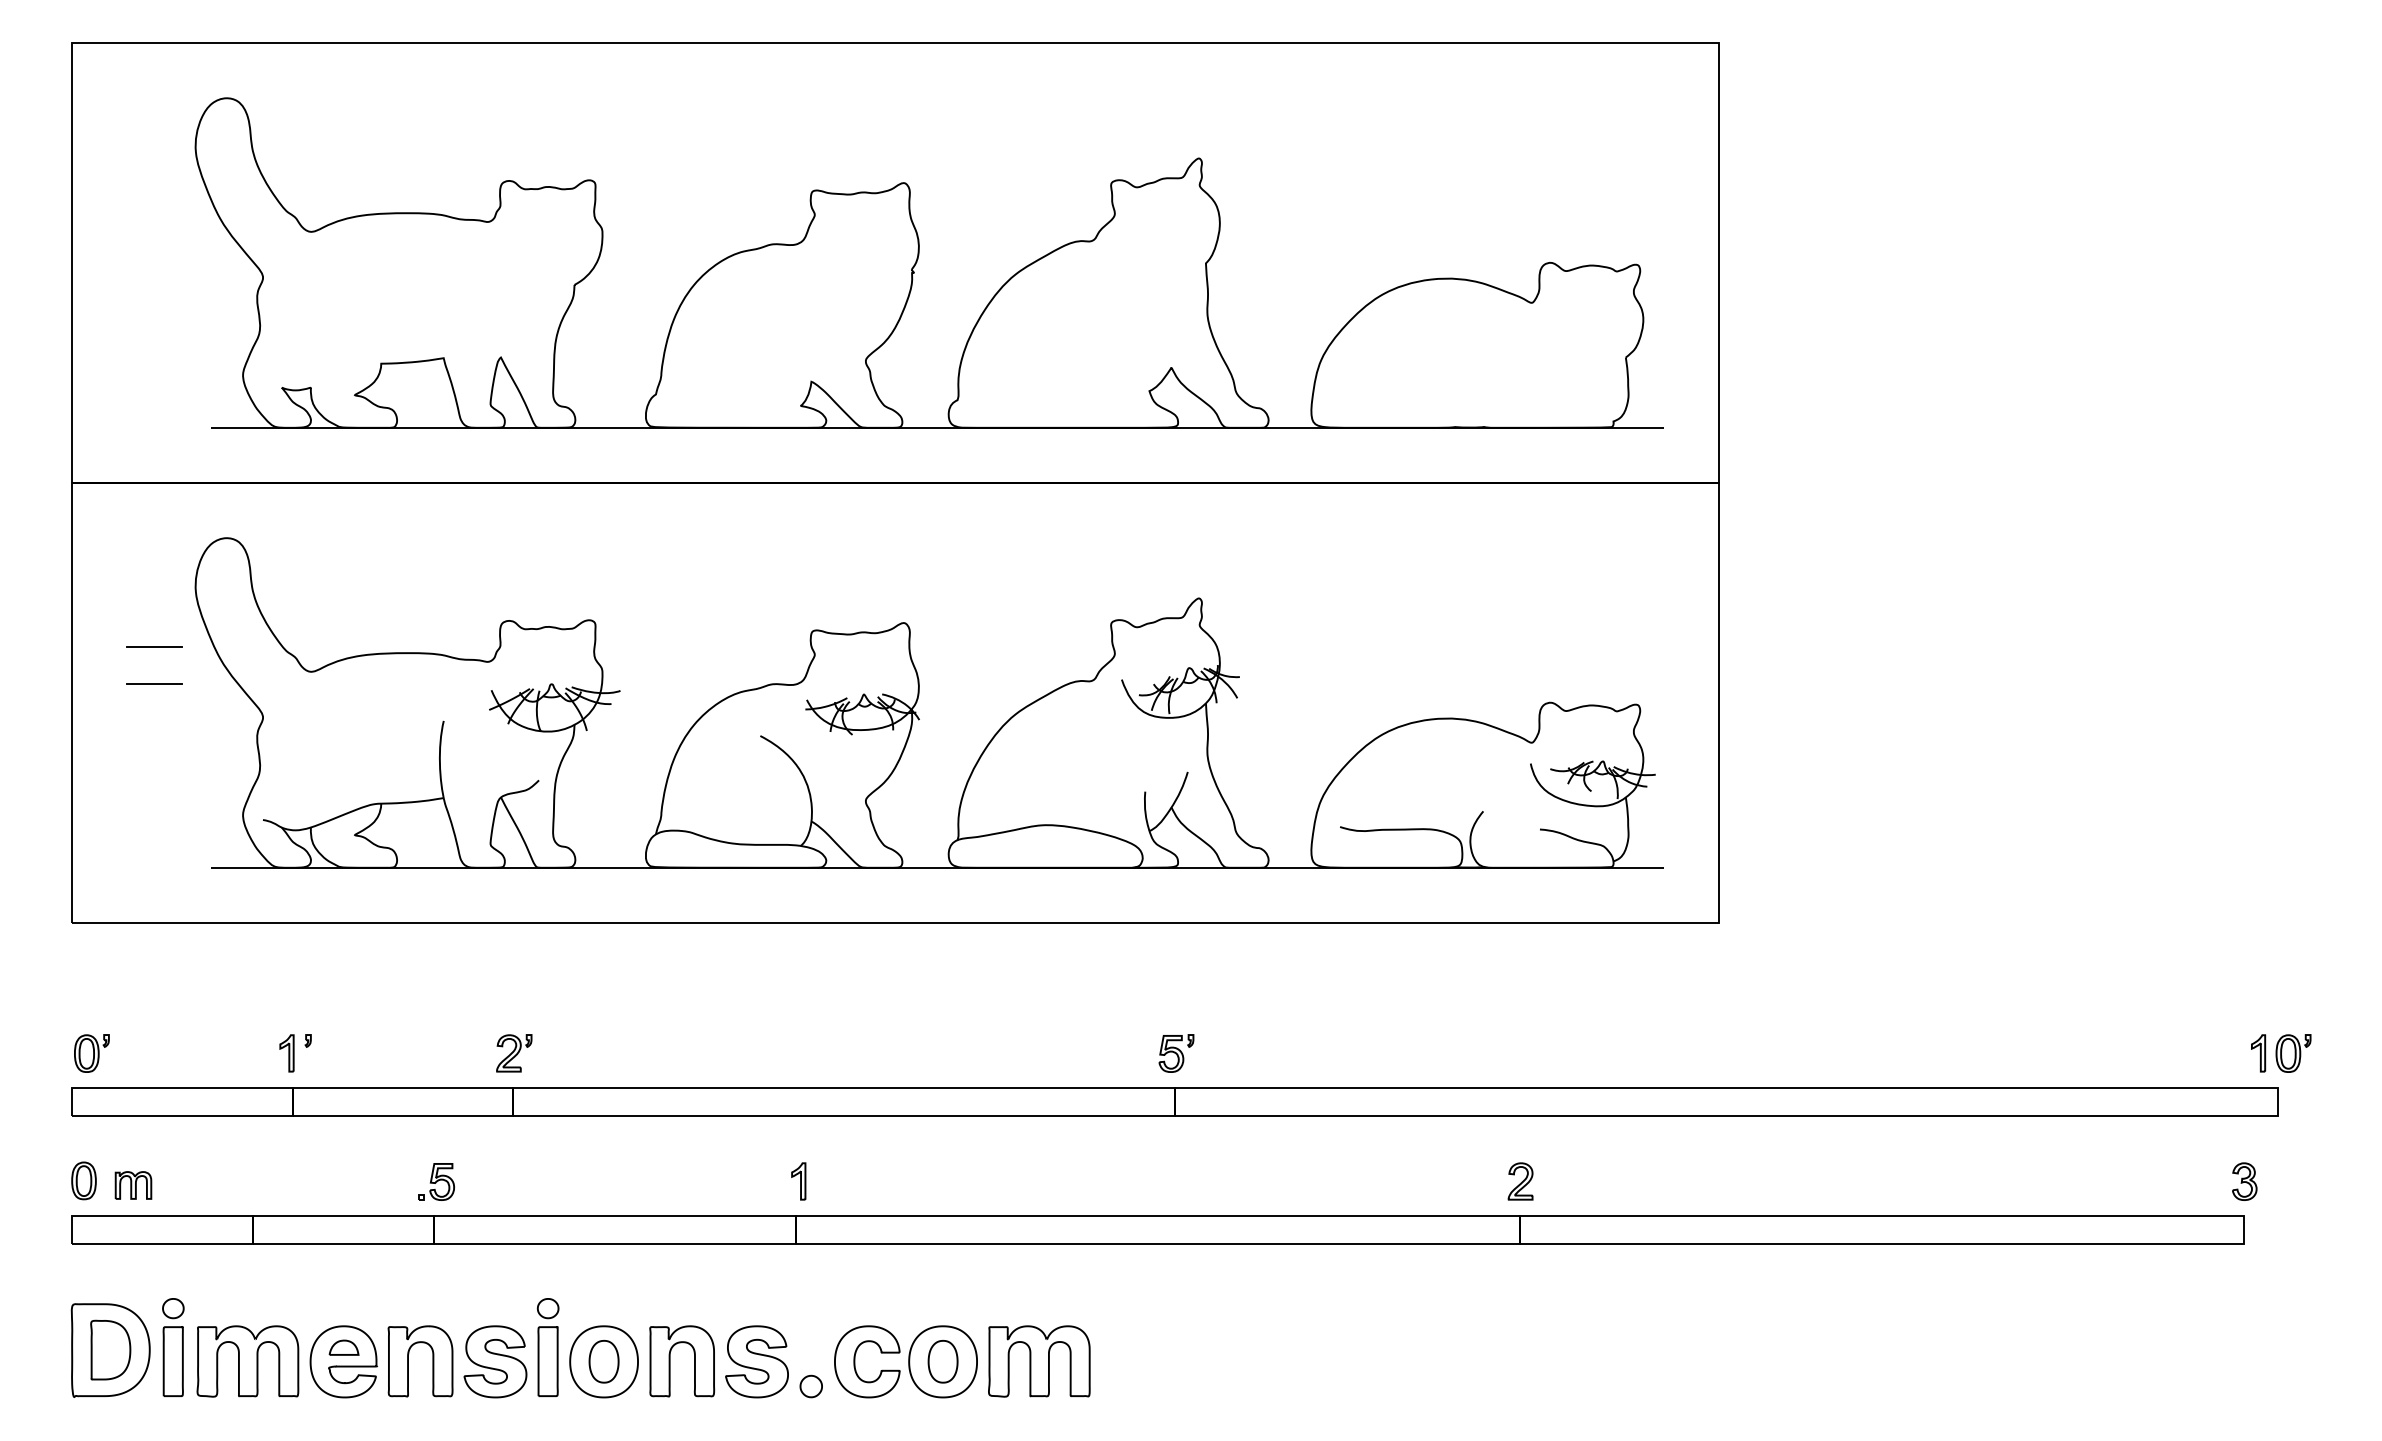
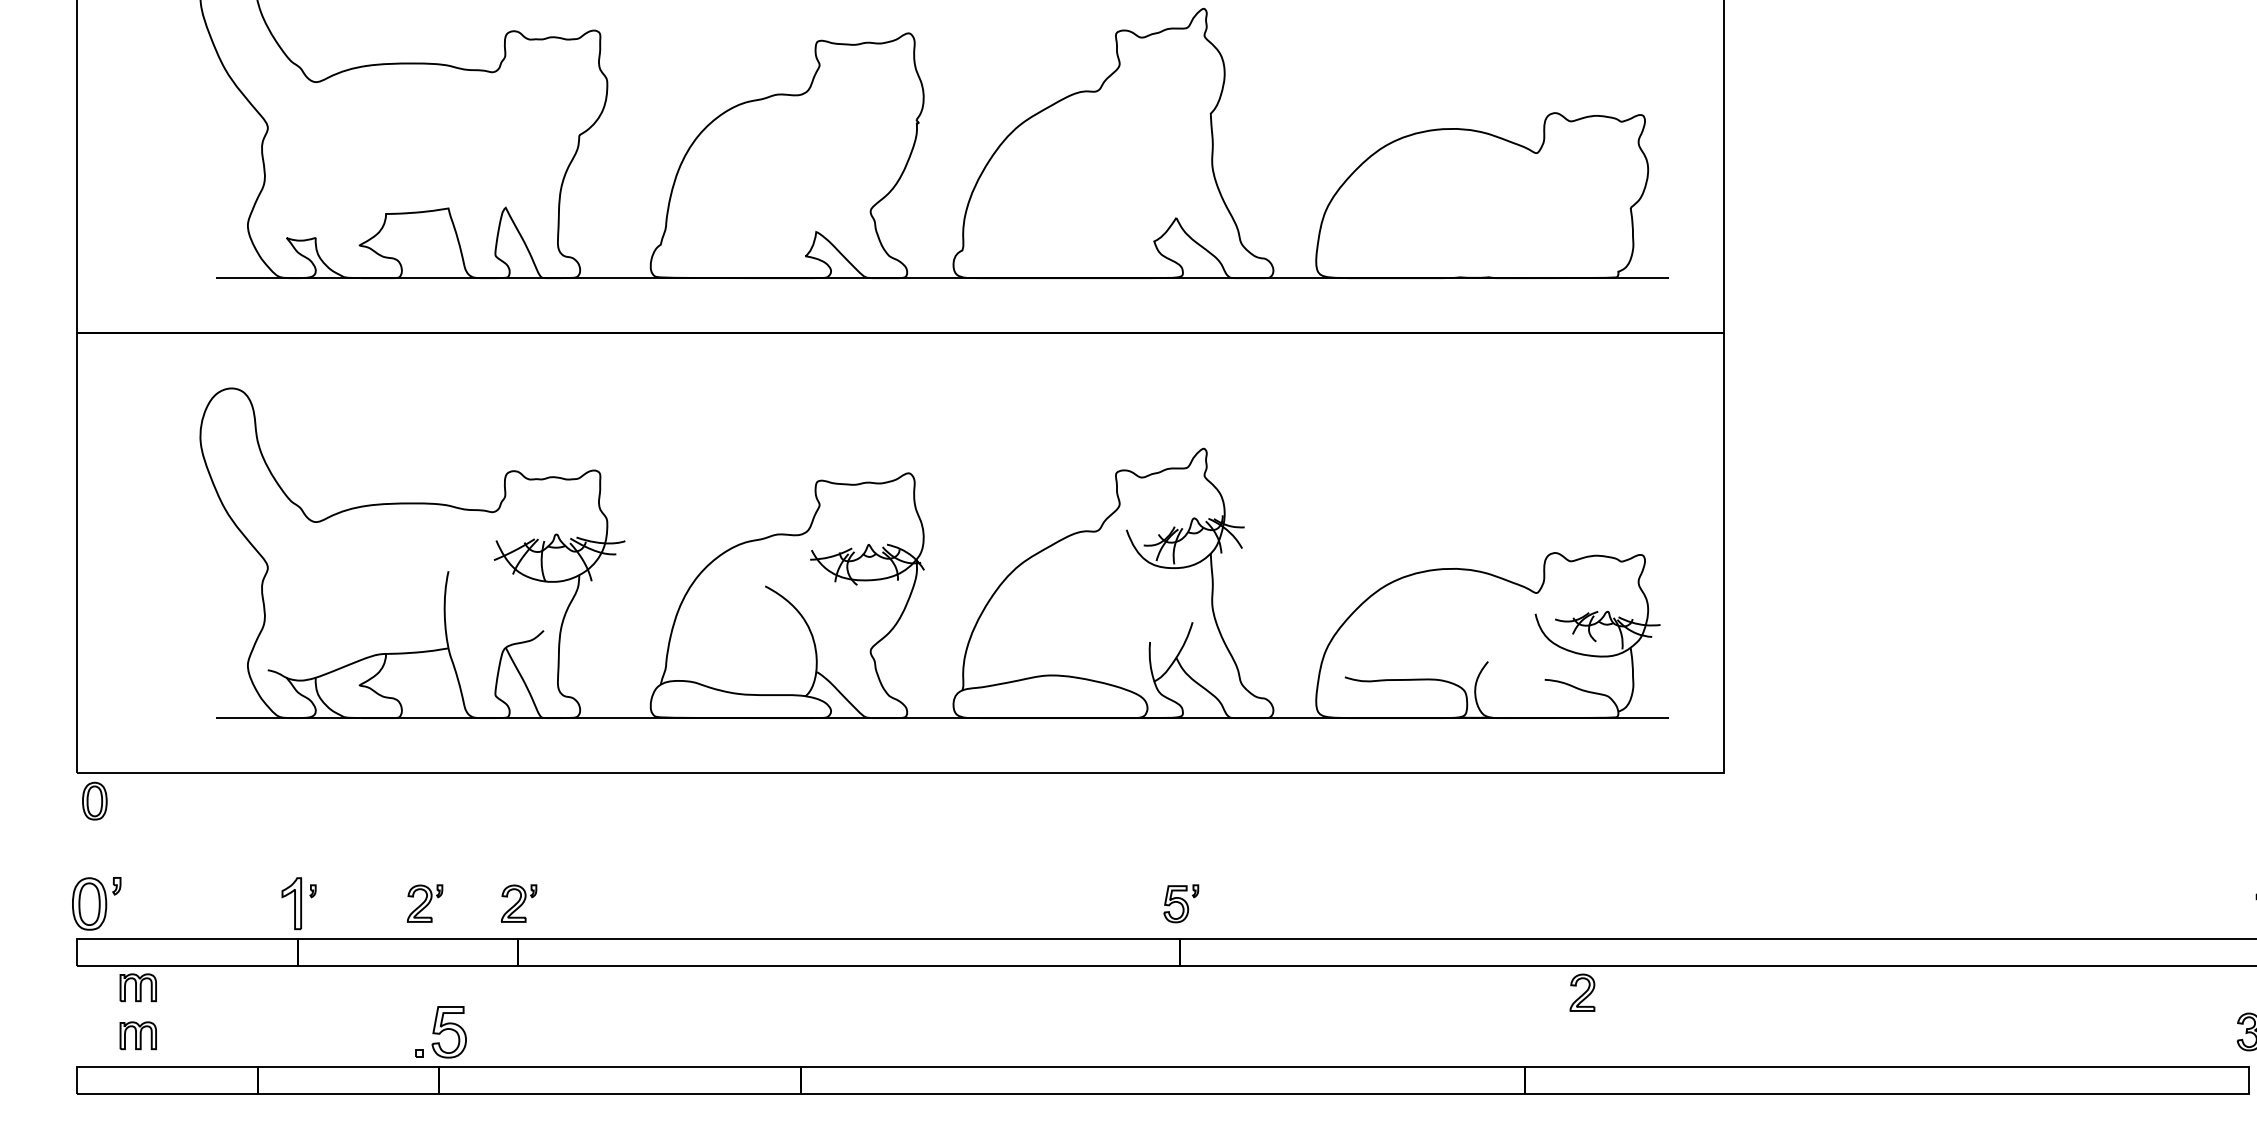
line: (154, 647) -> (159, 497), removed
line: (154, 683) -> (159, 533), removed
part: (91, 1053) -> (96, 903), size x1.4
part: (286, 1053) -> (291, 903), size x1.4
part: (420, 1053) -> (425, 903), added
part: (133, 1137) -> (138, 987), added
part: (83, 1180) -> (94, 800), moved
part: (436, 1181) -> (441, 1031), size x1.4
part: (798, 1181) -> (803, 1031), removed
part: (1520, 1181) -> (1582, 992), moved

